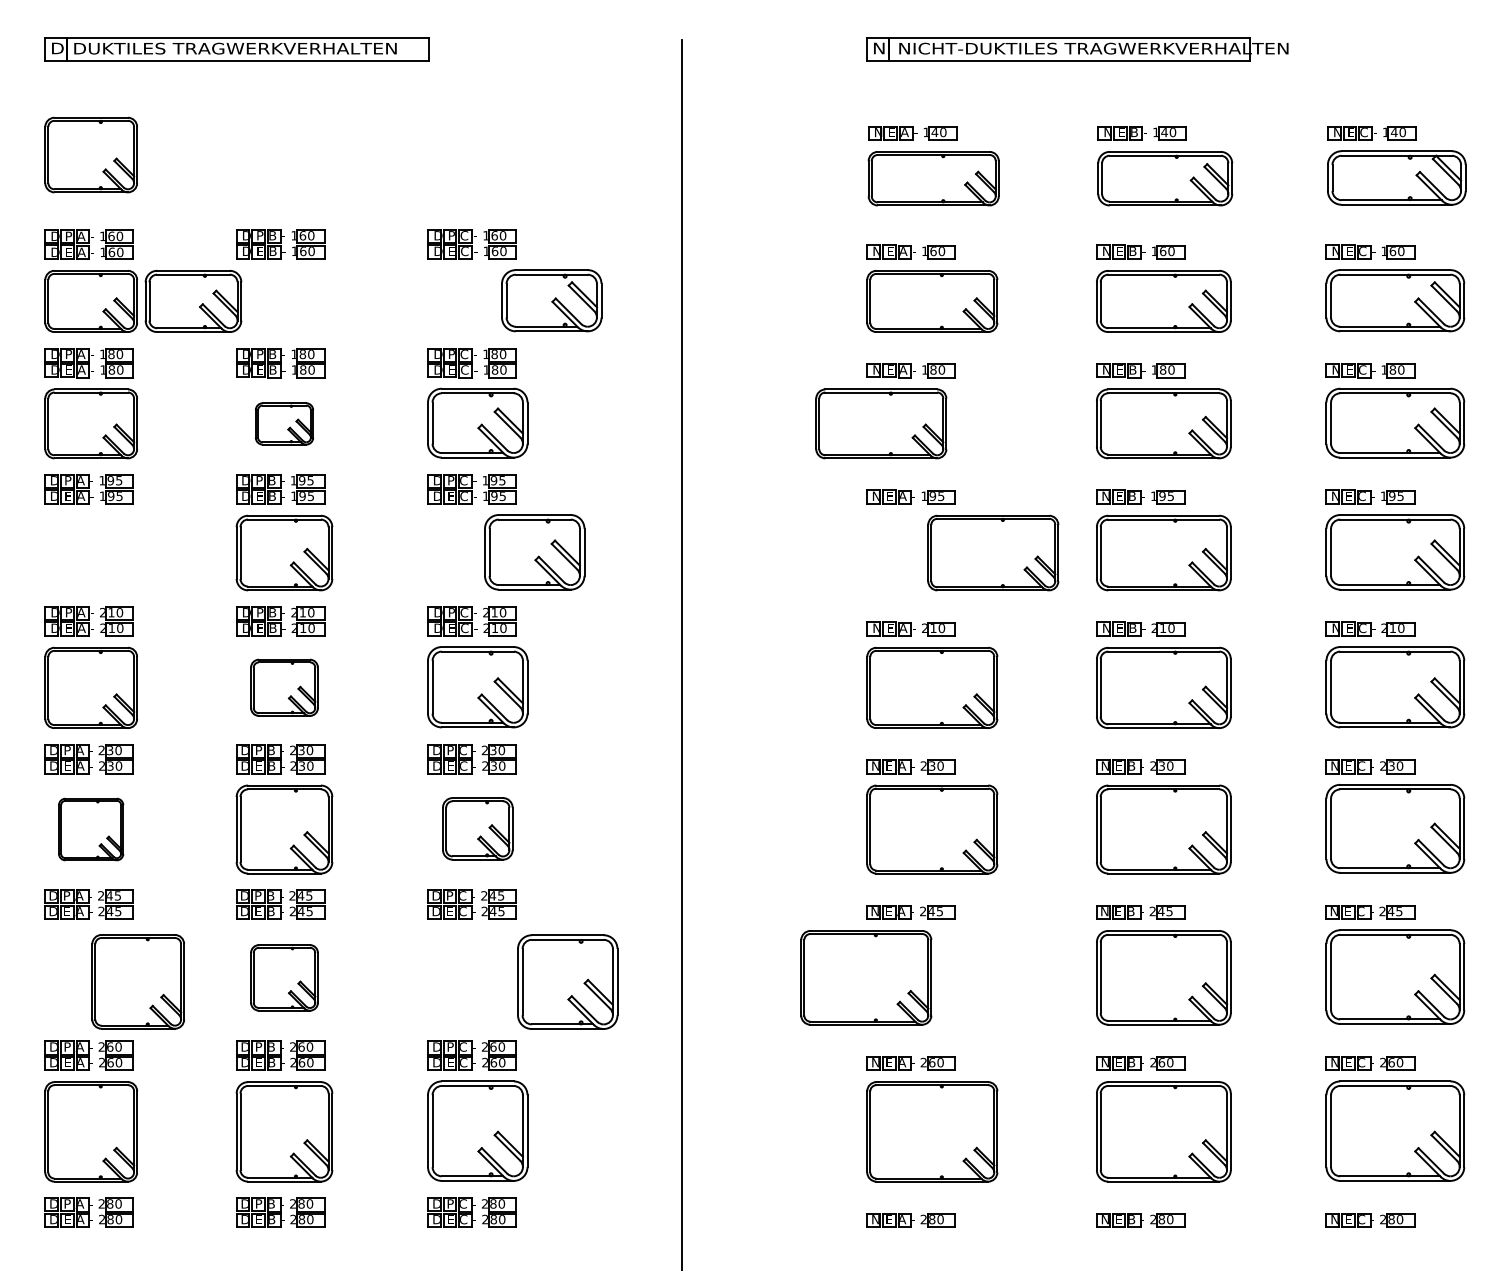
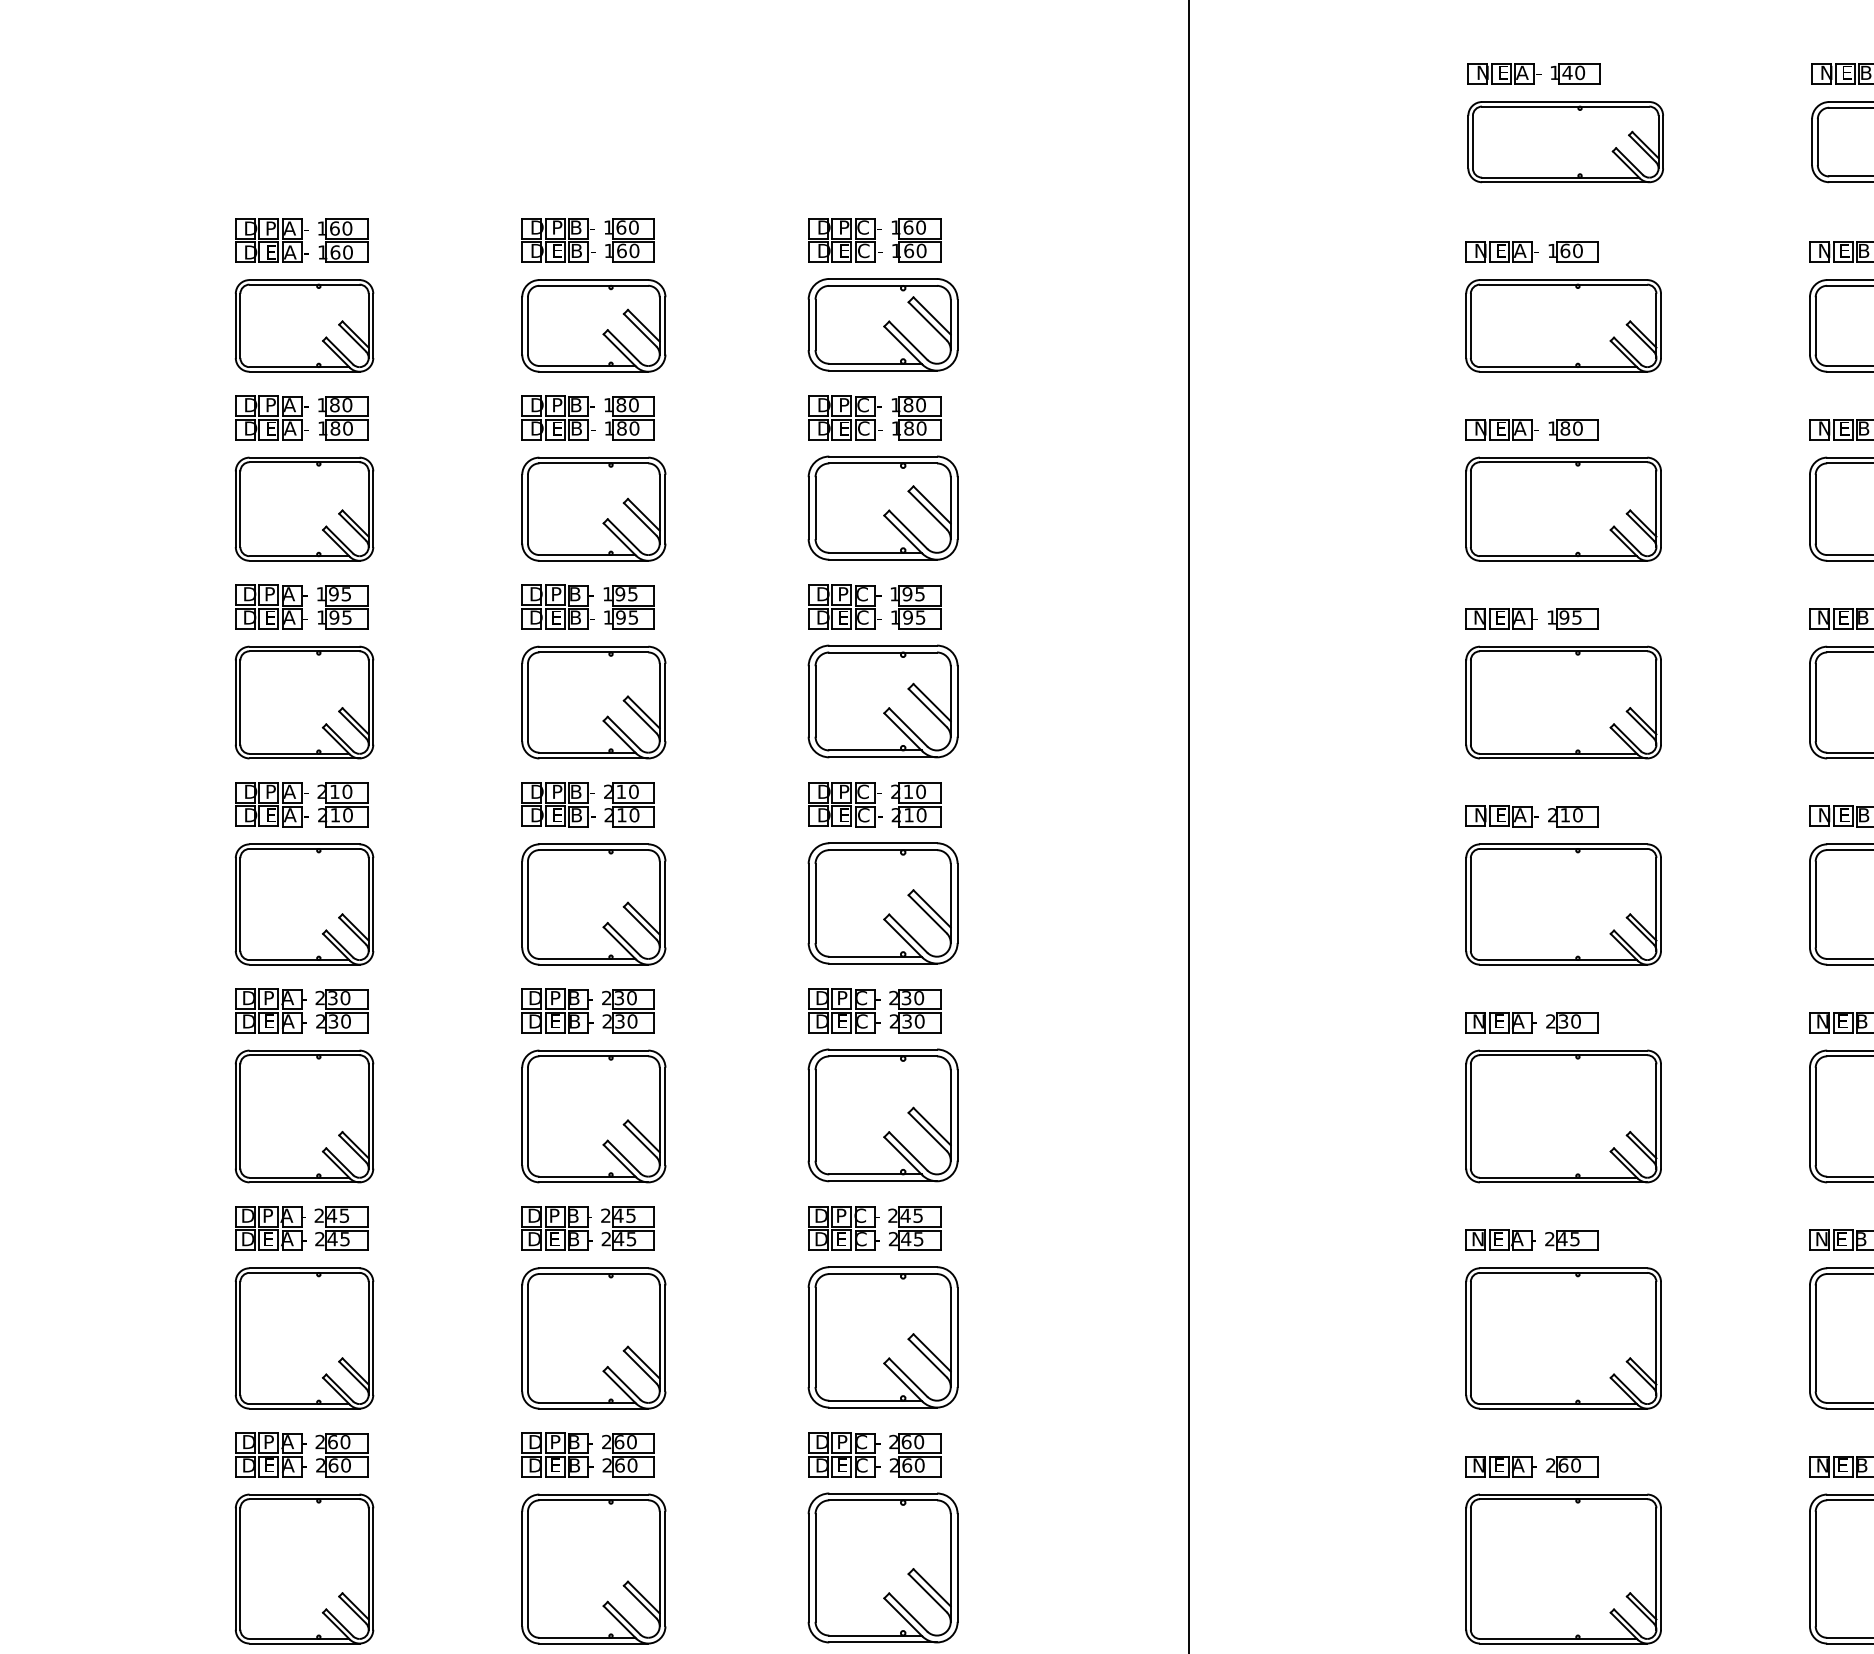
part: (90, 154) -> (303, 701), moved
part: (551, 300) -> (882, 324), moved
part: (193, 301) -> (593, 325), moved
part: (284, 423) -> (593, 508), size x1.67
part: (881, 423) -> (1563, 508), moved
part: (534, 552) -> (882, 701), moved
part: (993, 552) -> (1563, 701), moved
part: (284, 687) -> (593, 903), size x1.43
part: (477, 828) -> (882, 1114), size x1.43
part: (90, 829) -> (303, 1116), size x1.43
part: (284, 977) -> (593, 1337), size x1.43
part: (866, 977) -> (1563, 1337), moved
part: (137, 981) -> (303, 1337), moved
part: (567, 981) -> (882, 1336), moved

